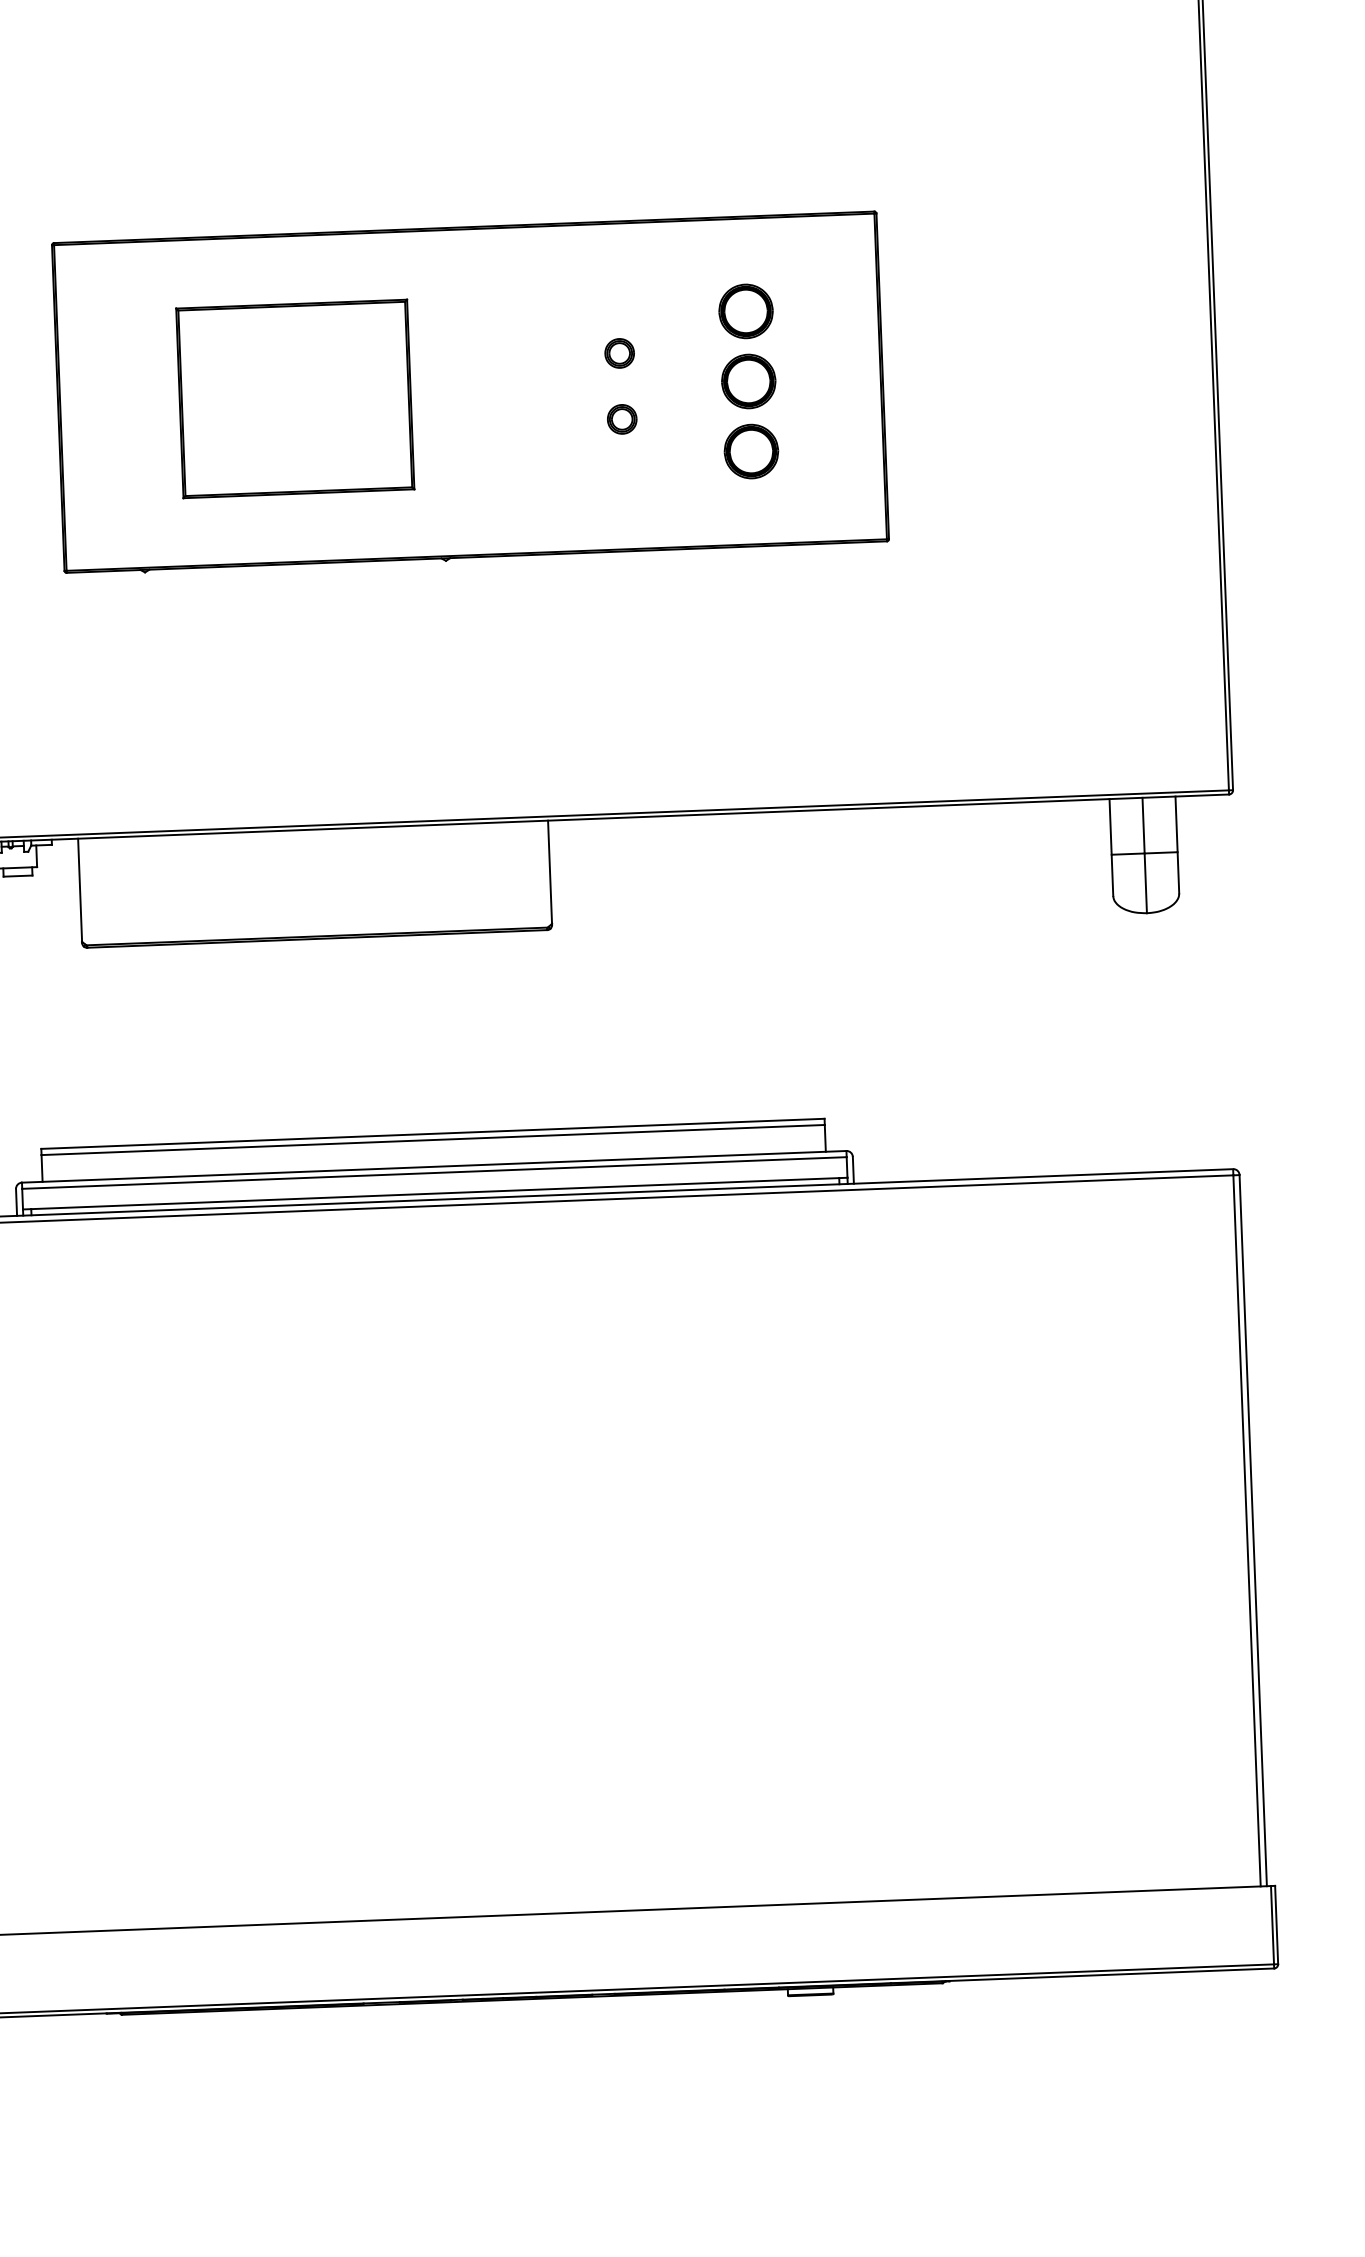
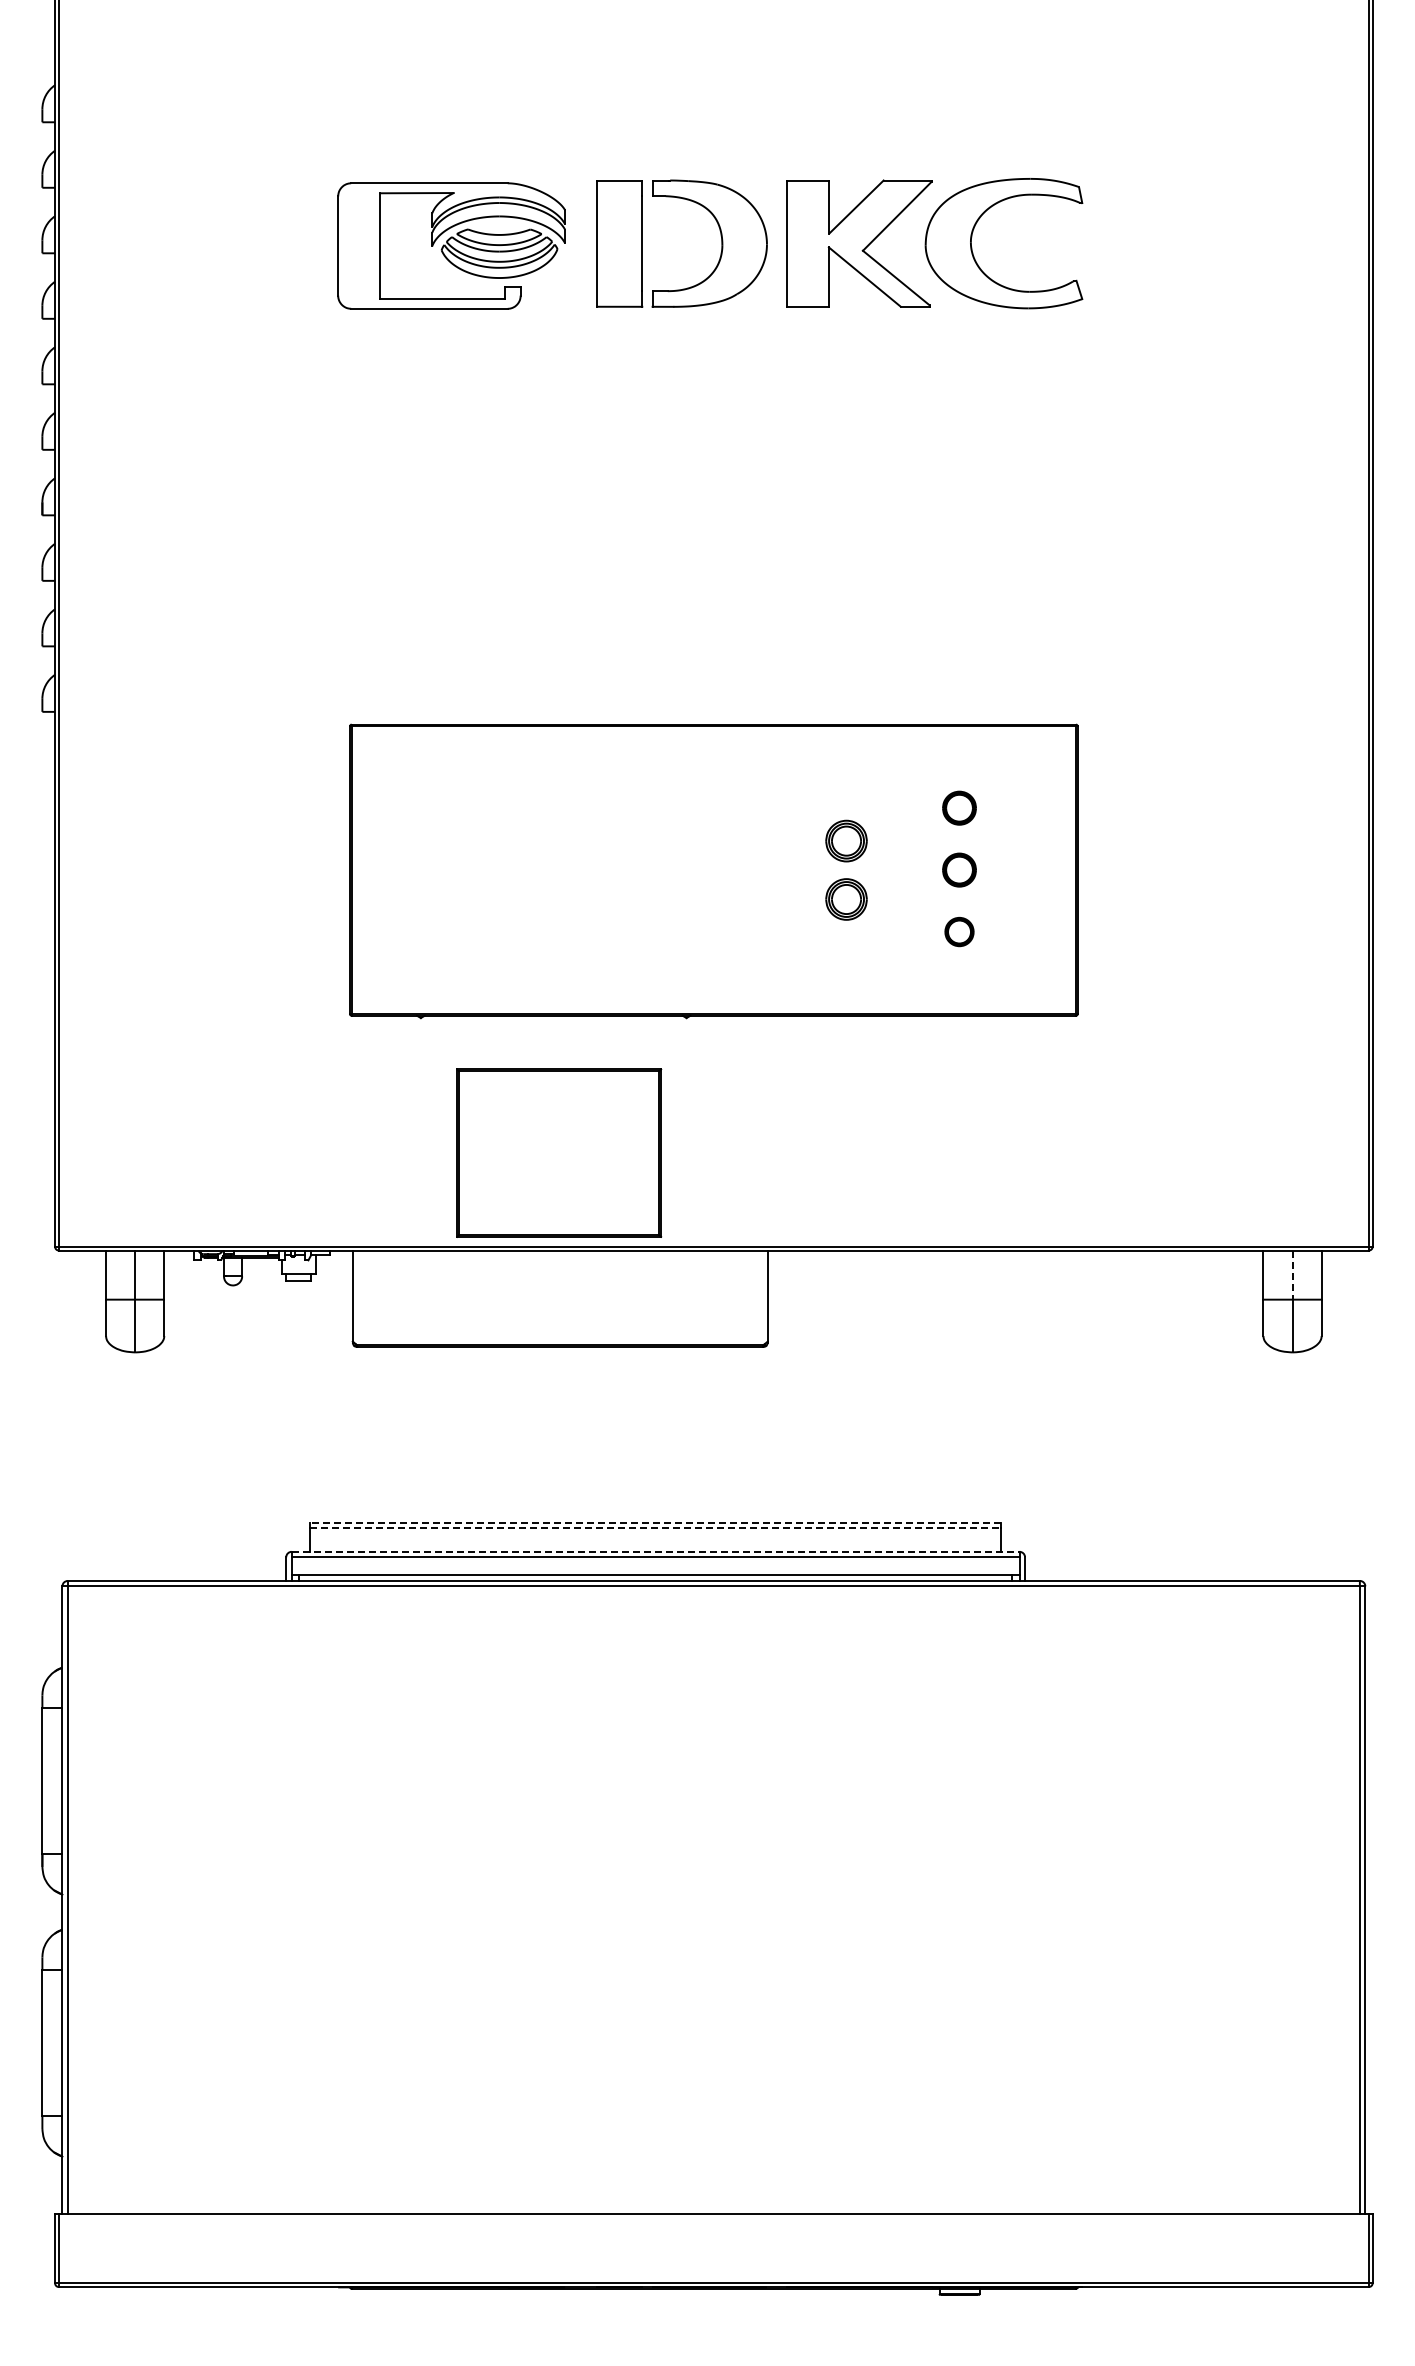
part: (745, 310) -> (959, 807), size x0.7
part: (619, 352) -> (846, 840), size x1.6
part: (748, 380) -> (959, 869), size x0.7
part: (295, 398) -> (559, 1152), moved
part: (621, 418) -> (846, 898), size x1.6
part: (751, 450) -> (959, 931), size x0.6
line: (1143, 826) -> (1292, 1275), solid -> dashed
line: (432, 1133) -> (655, 1522), solid -> dashed
line: (433, 1140) -> (655, 1528), solid -> dashed
line: (434, 1166) -> (655, 1551), solid -> dashed

